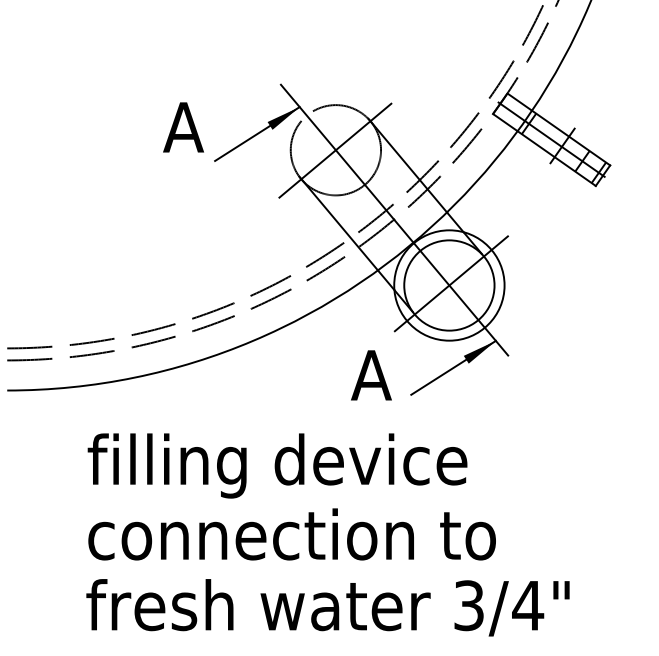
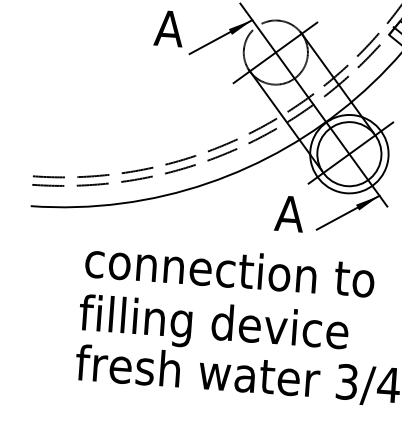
text: (292, 465) -> (229, 273), filling device -> connection to
text: (290, 540) -> (223, 326), connection to -> filling device

